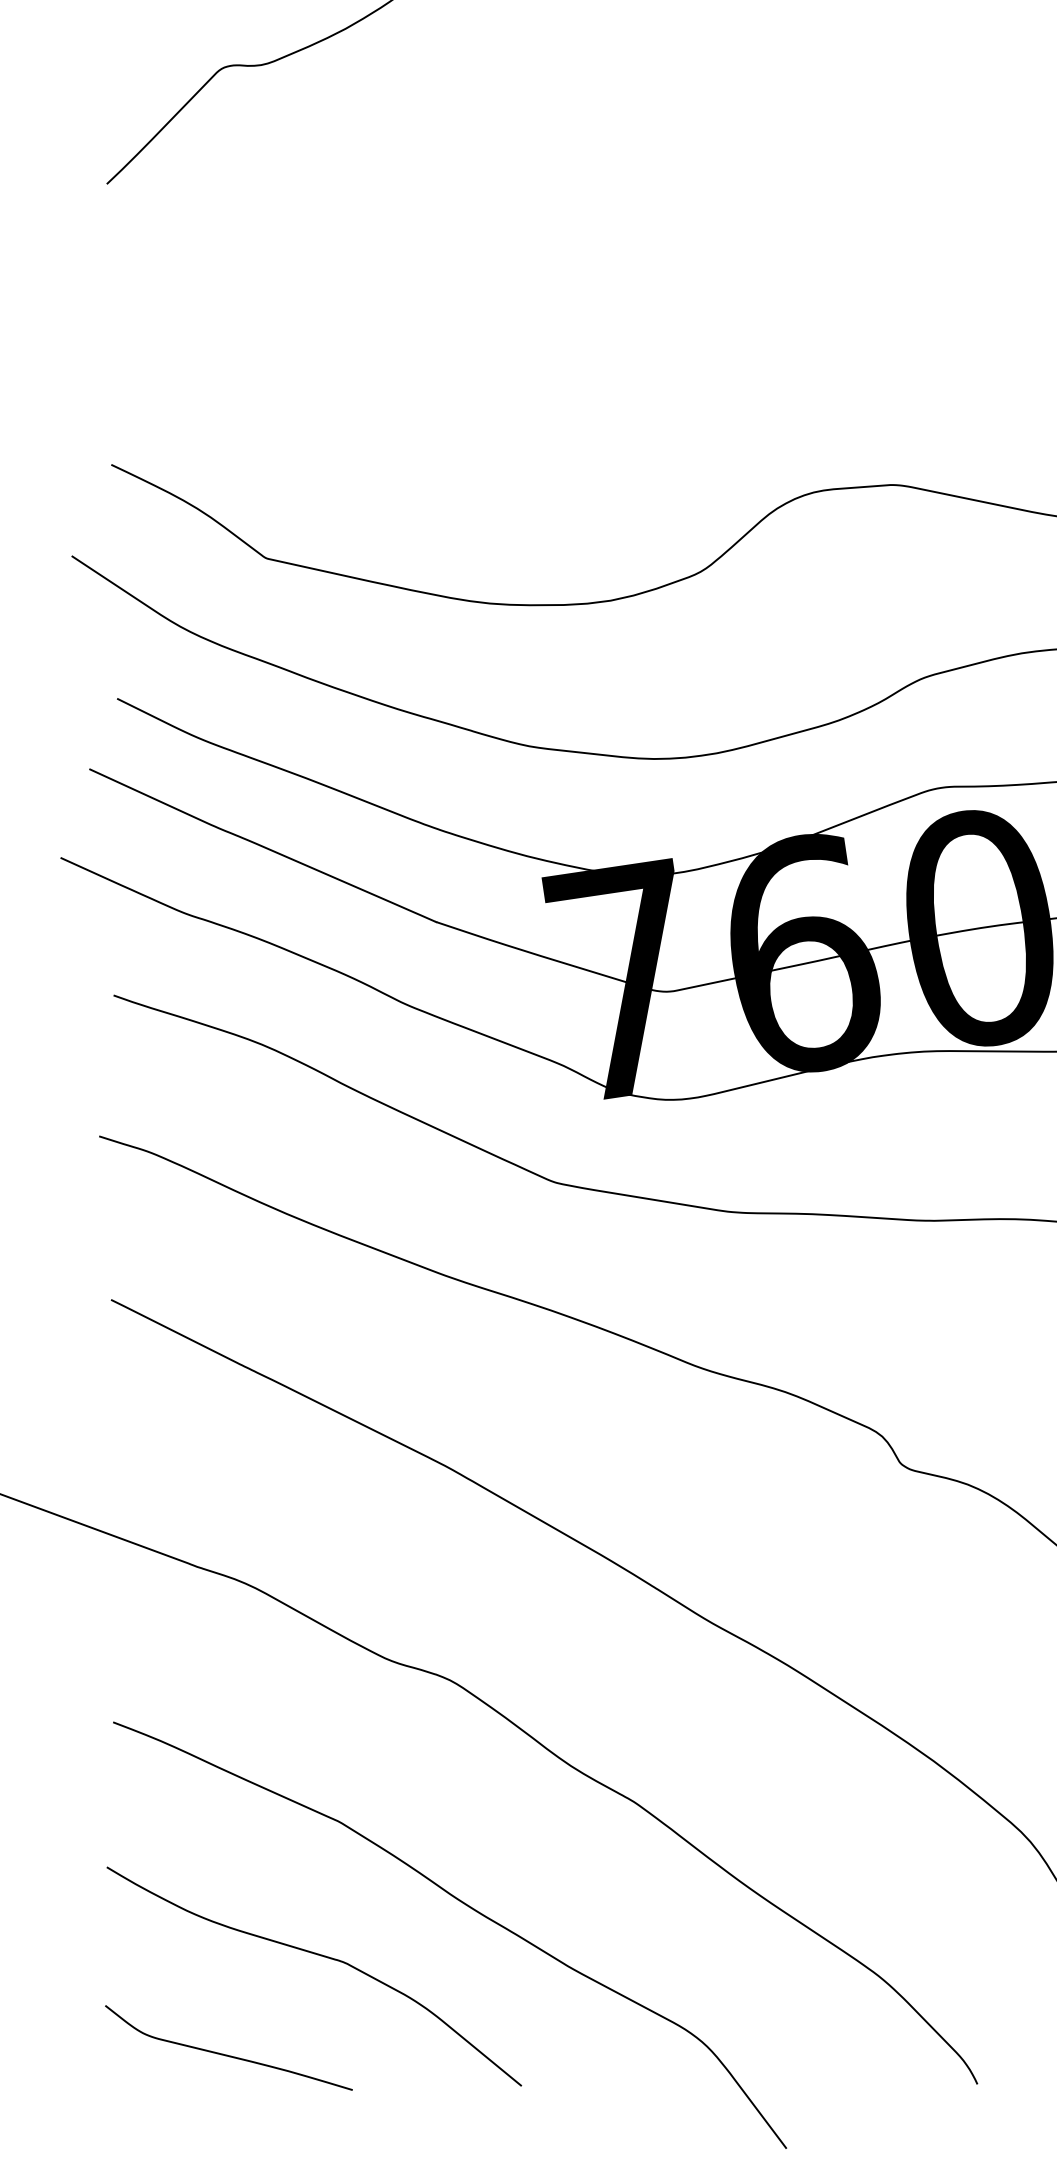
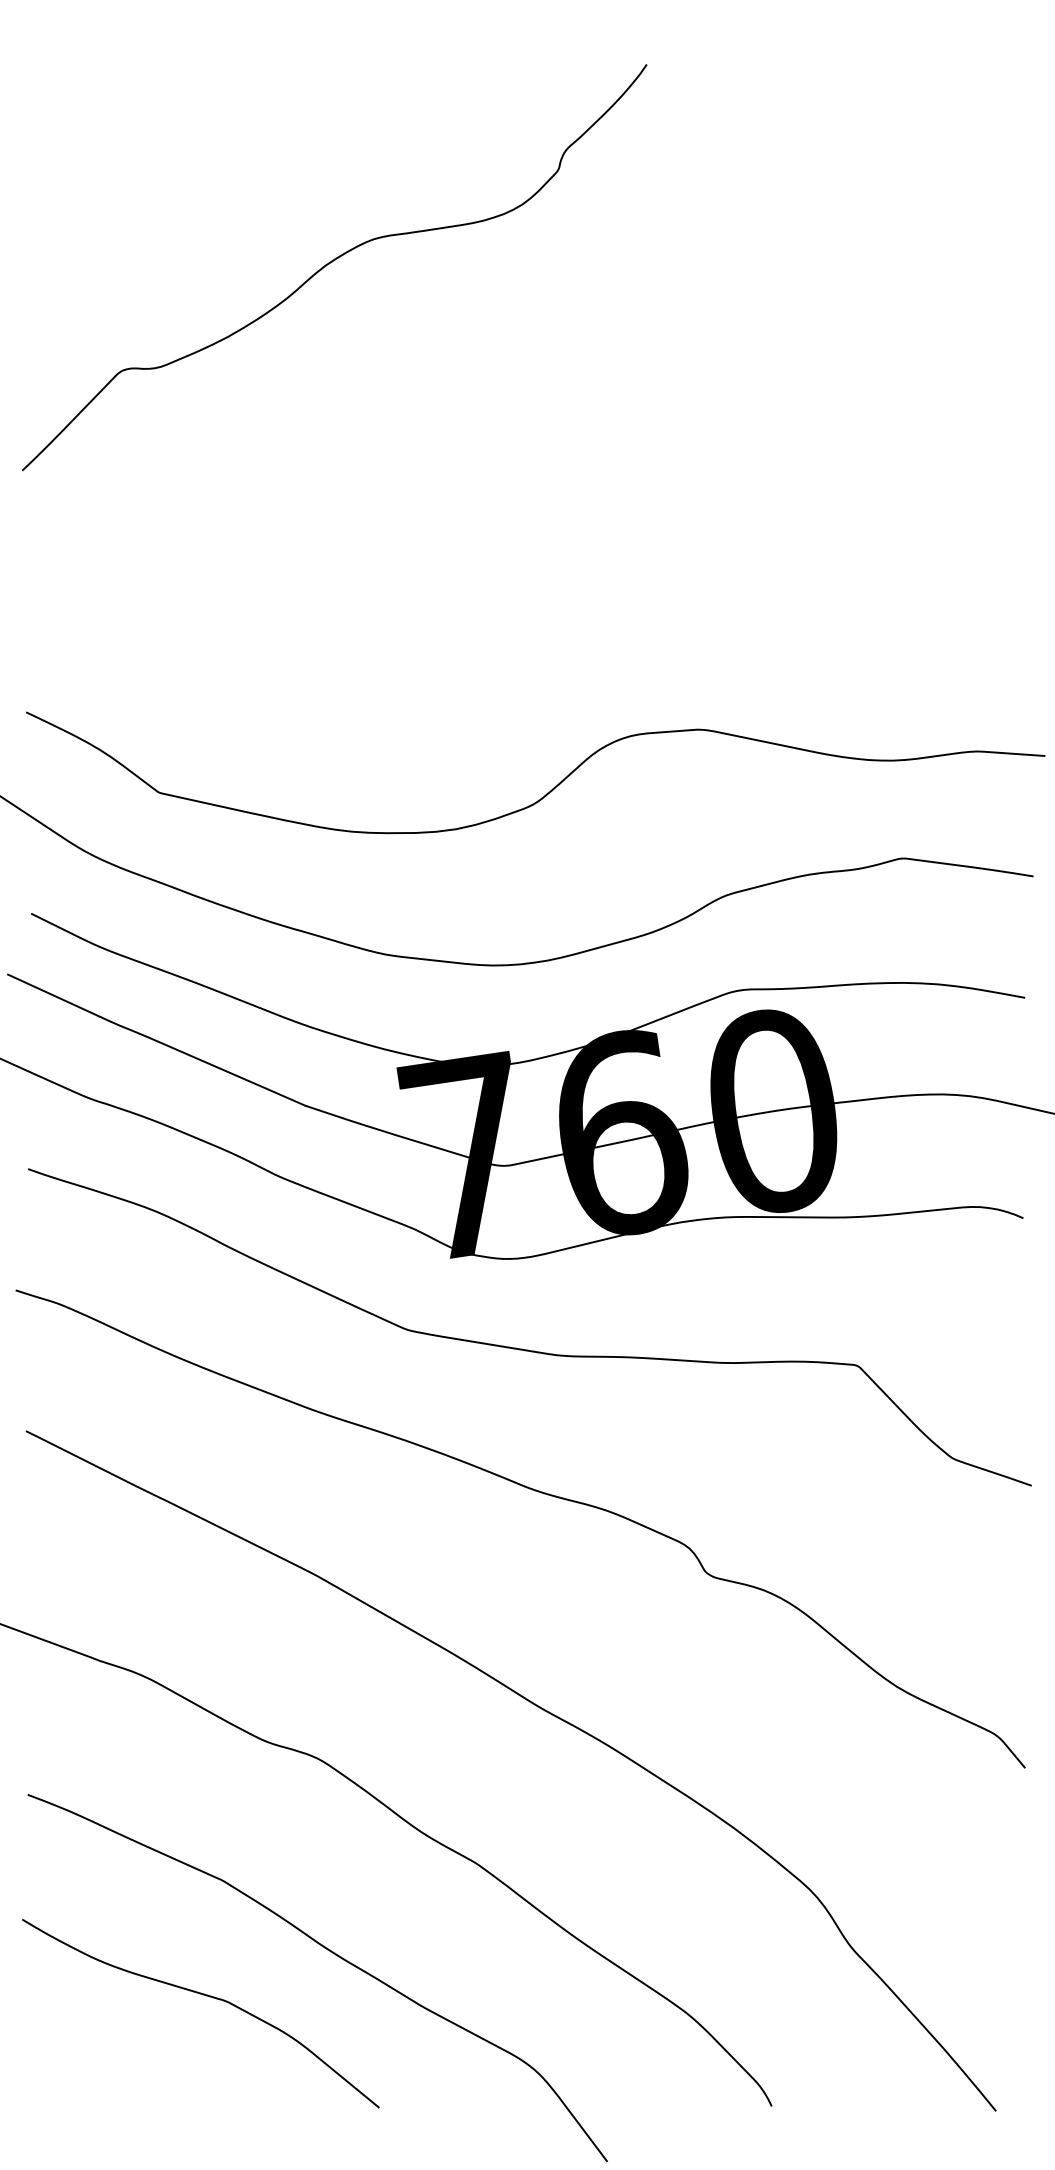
curve: (226, 2054) -> (125, 2080), removed

